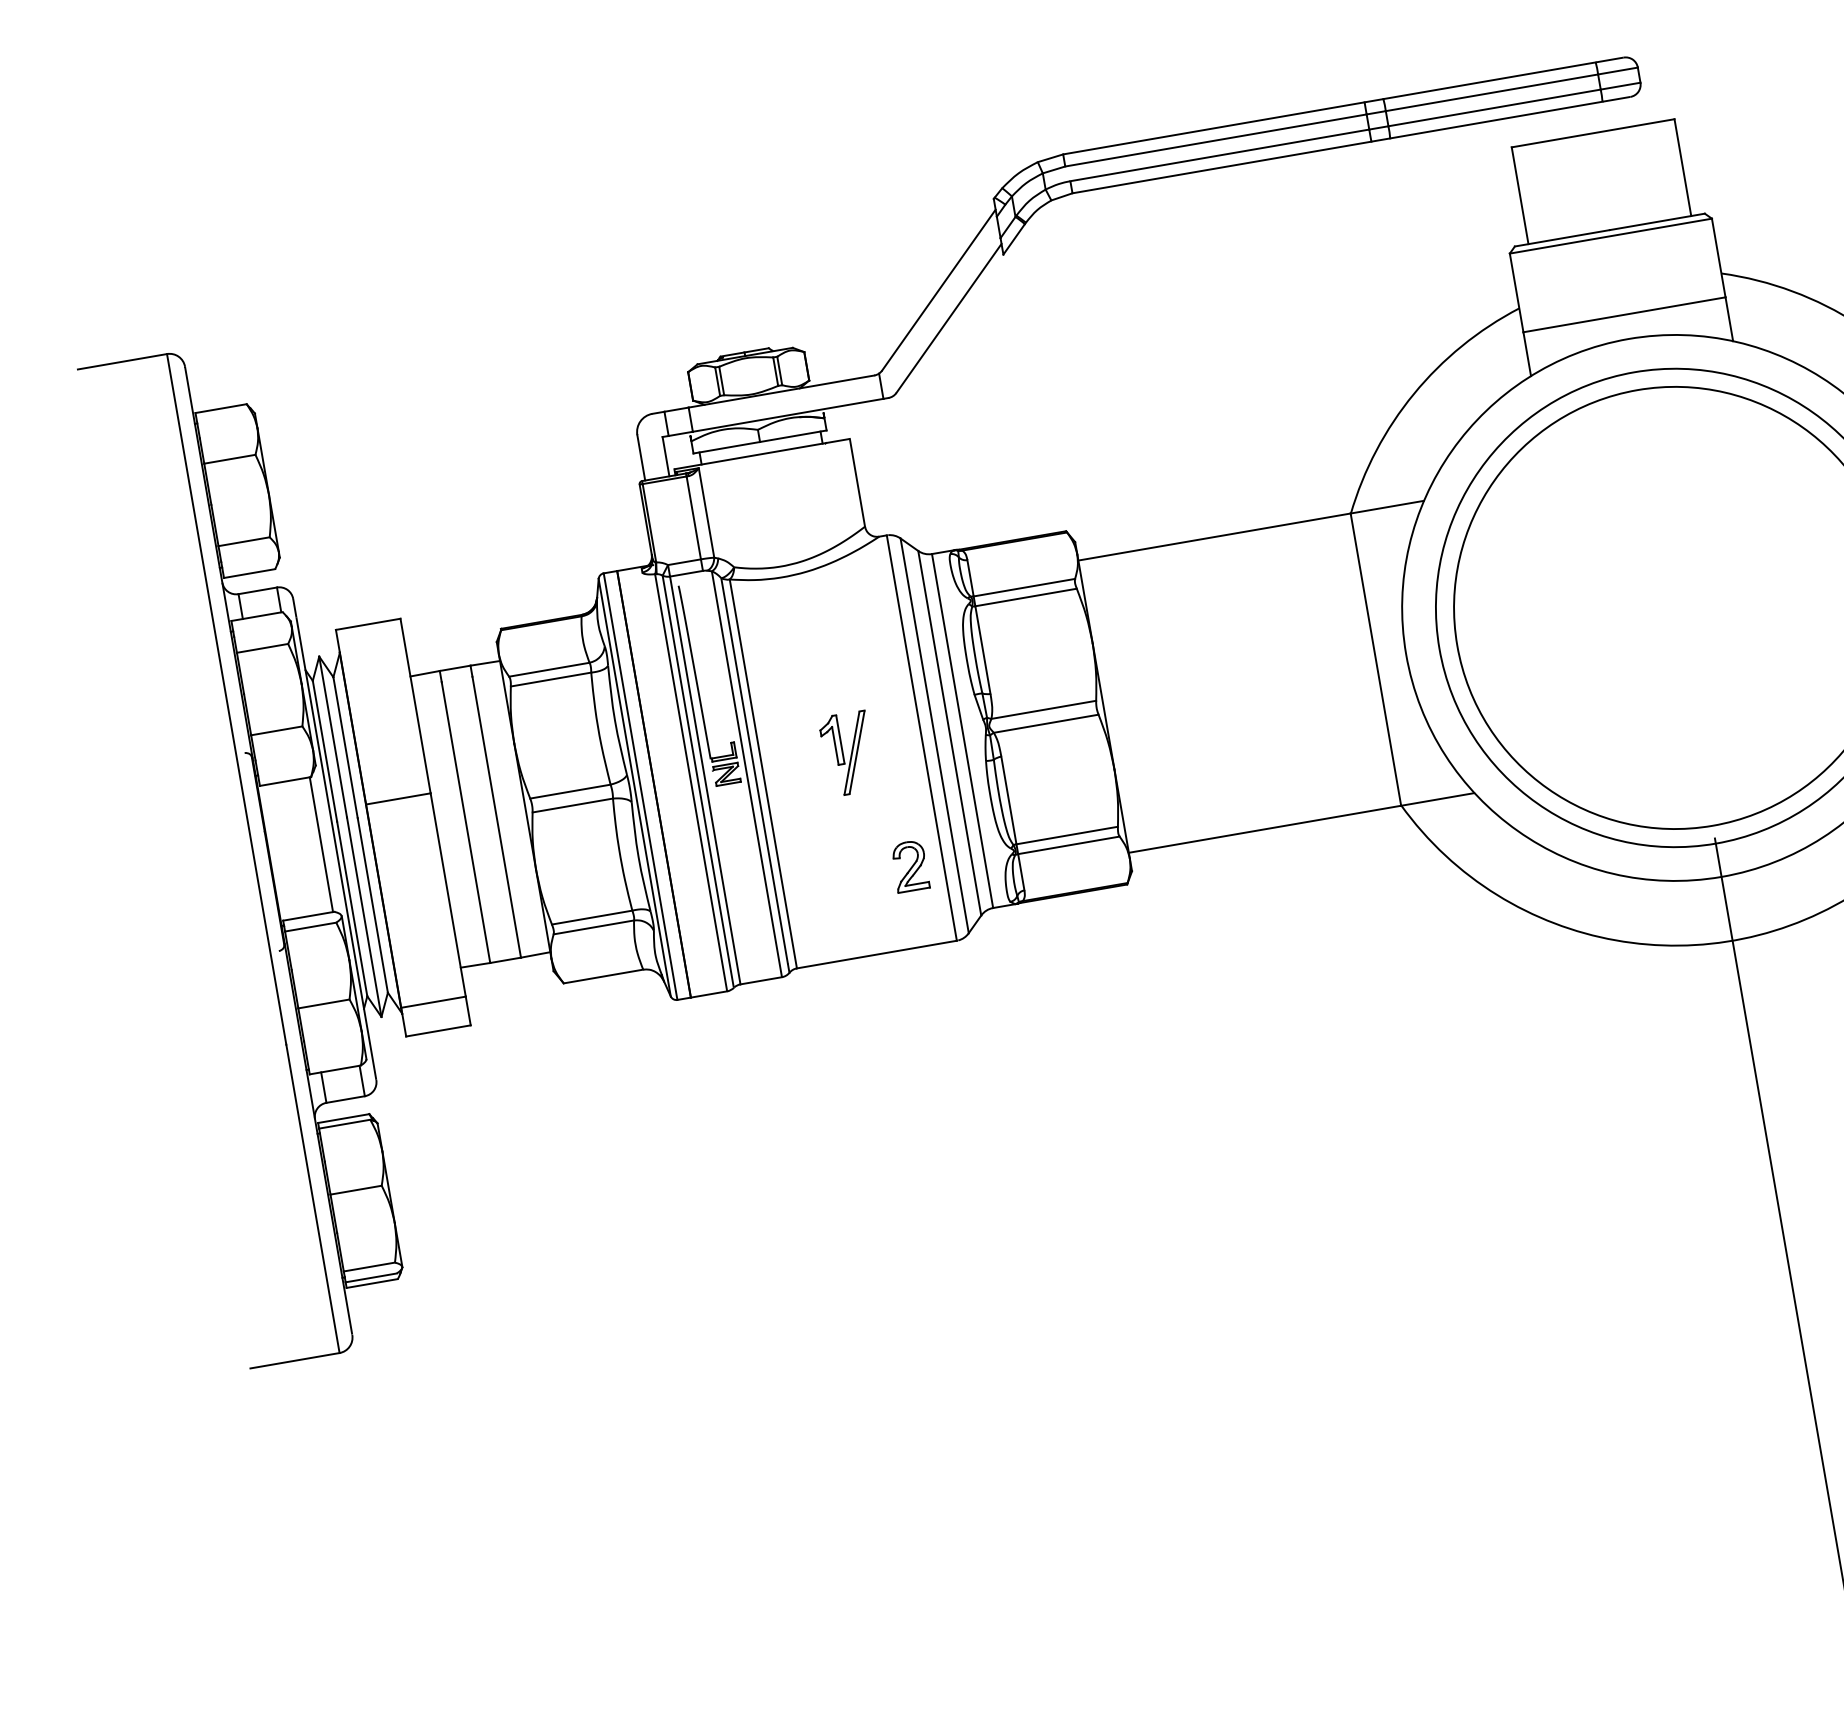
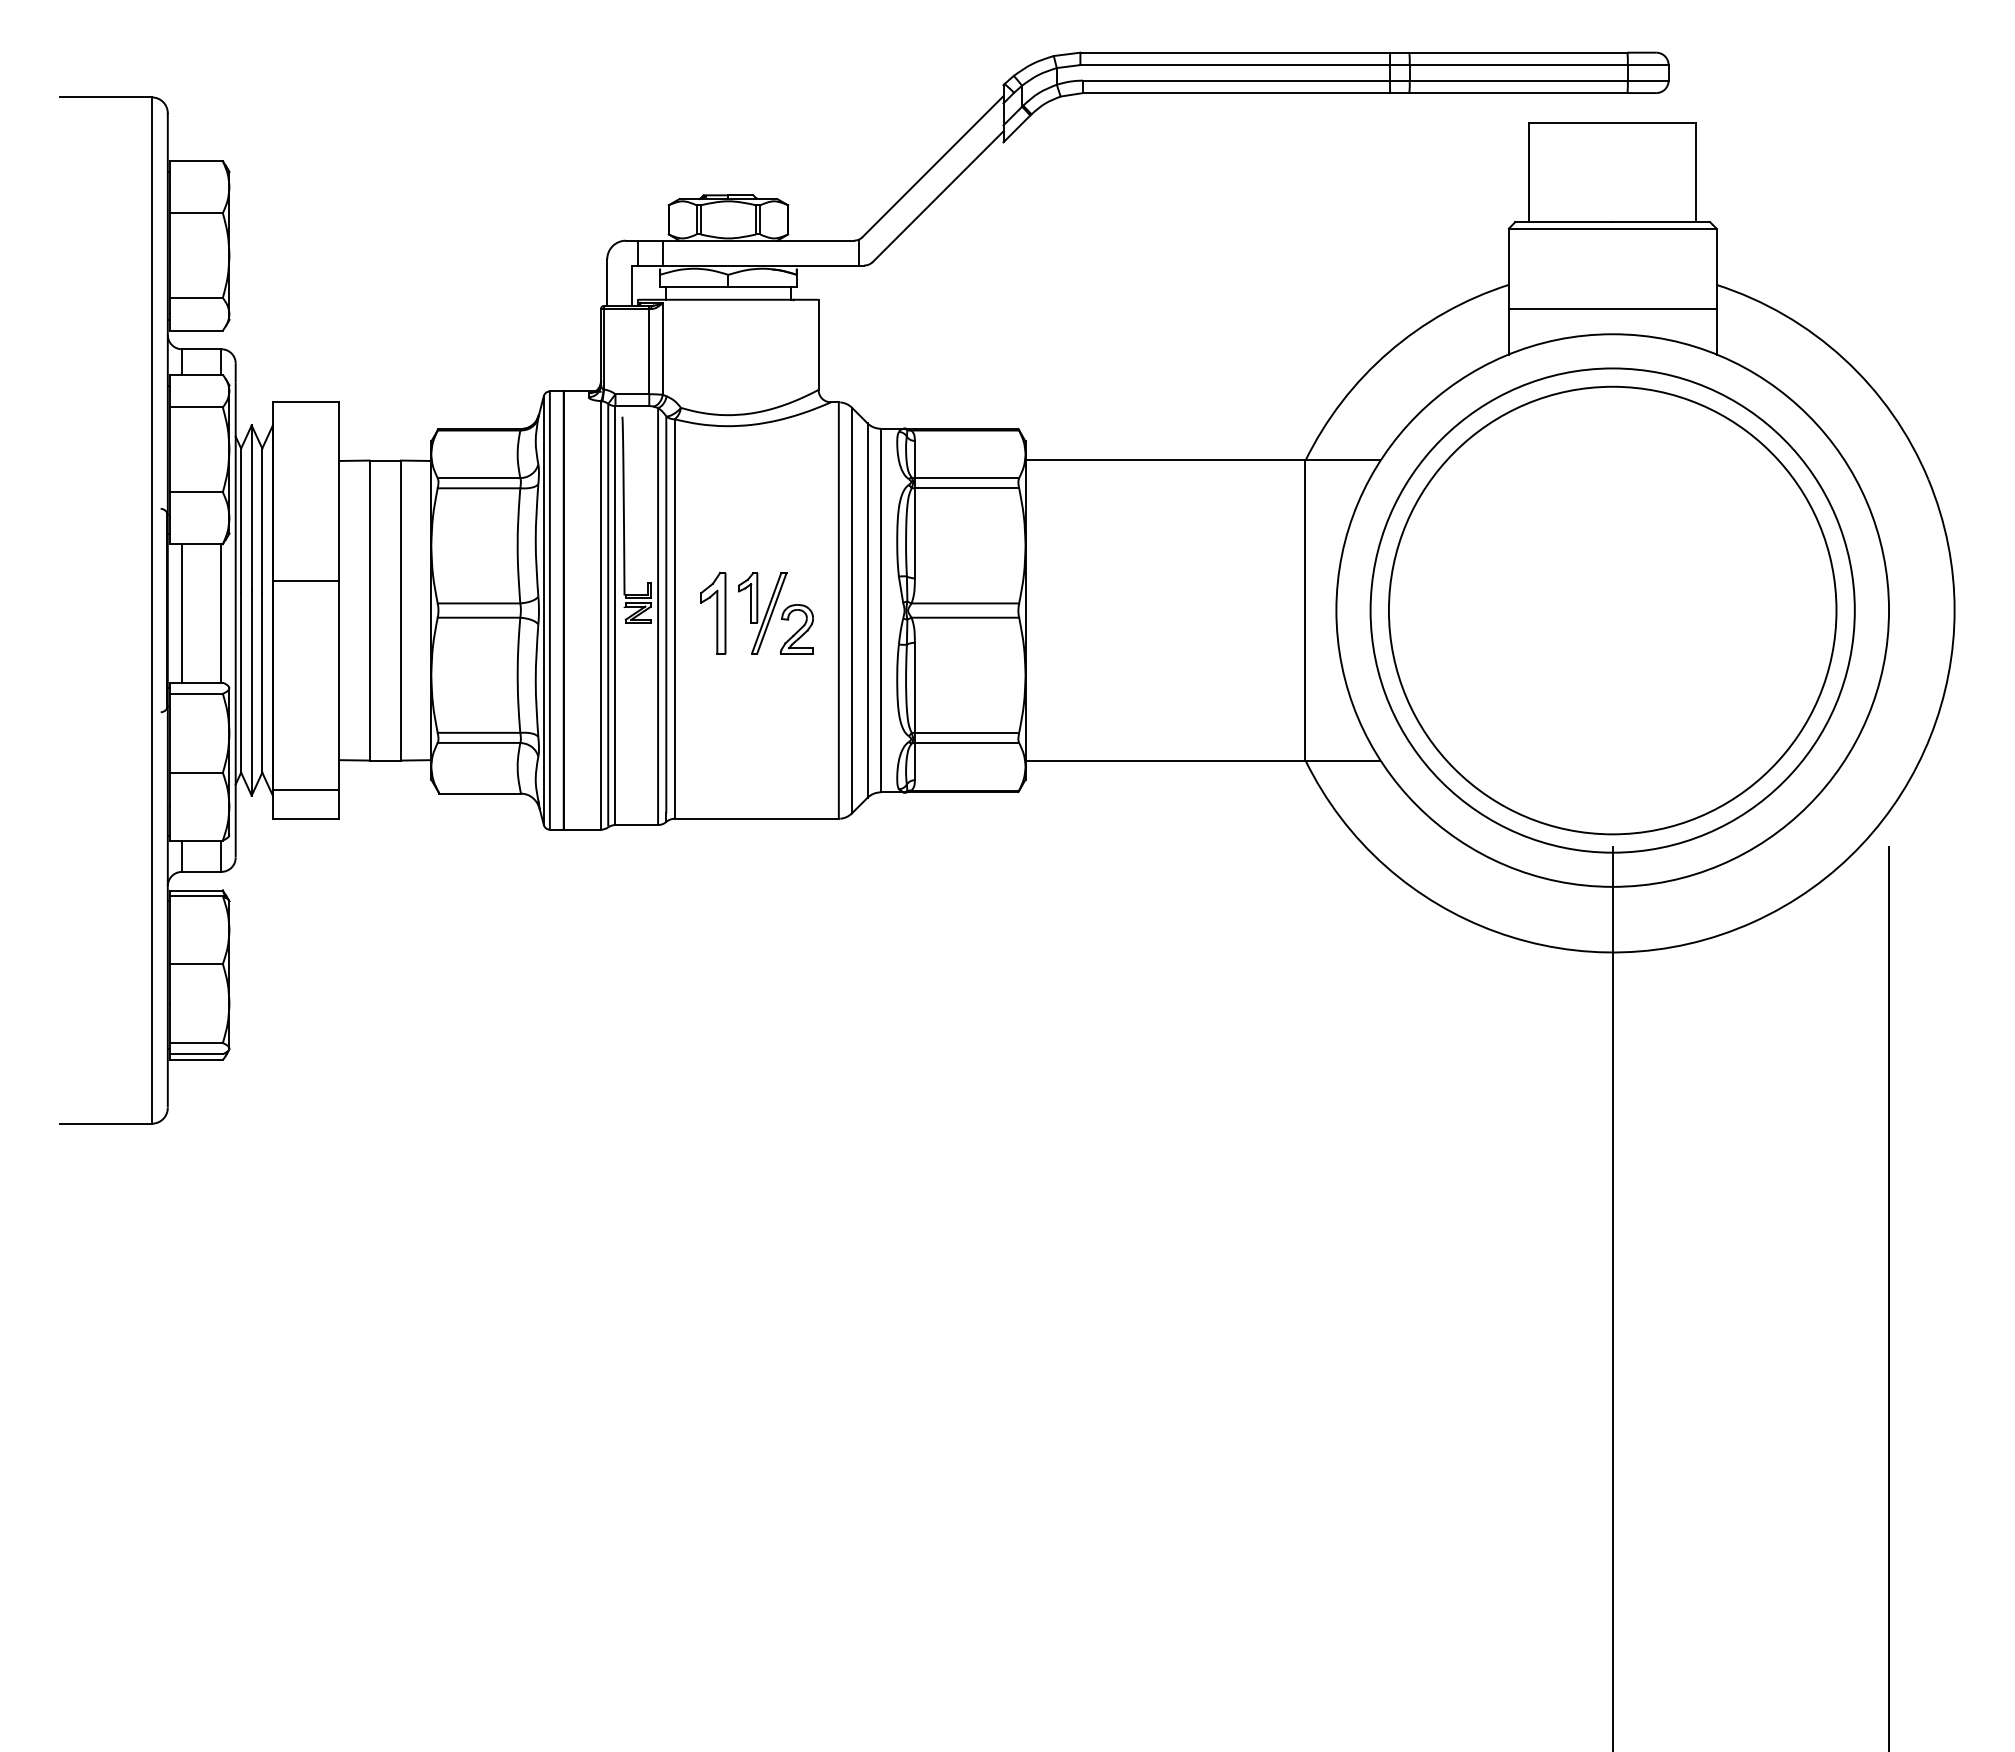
part: (800, 762) -> (713, 613), added
line: (283, 851) -> (182, 613), added
part: (909, 866) -> (796, 629), moved

